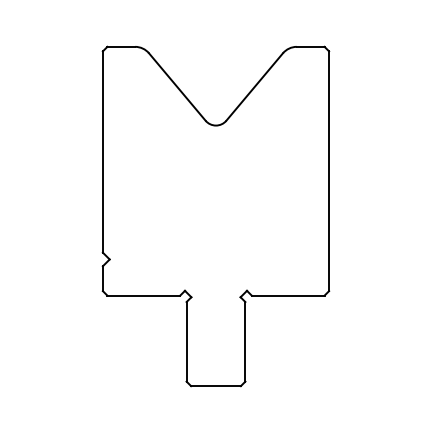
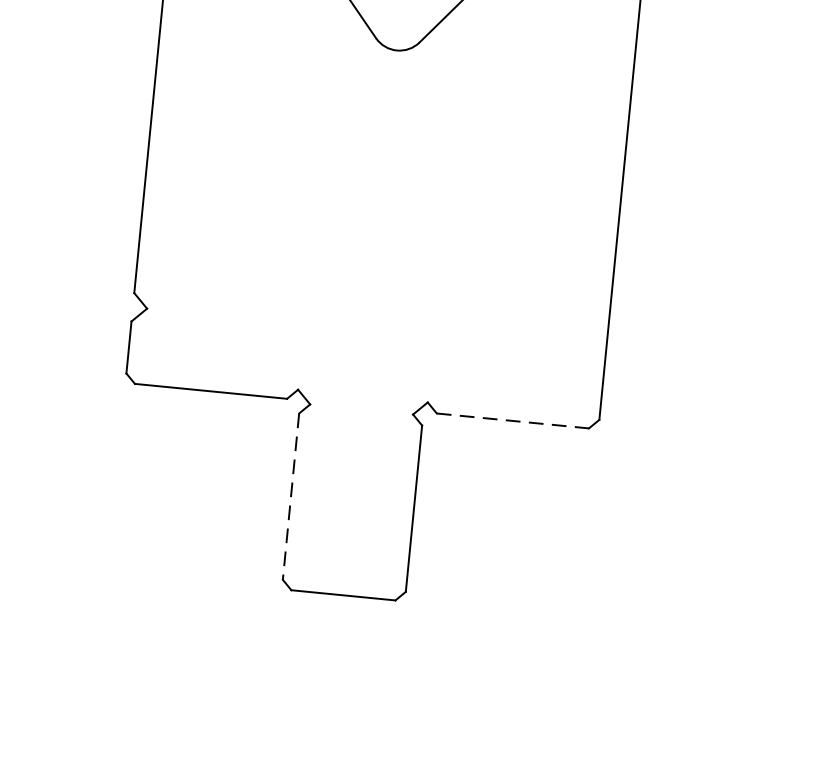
line: (288, 295) -> (513, 420), solid -> dashed
line: (186, 341) -> (290, 495), solid -> dashed

